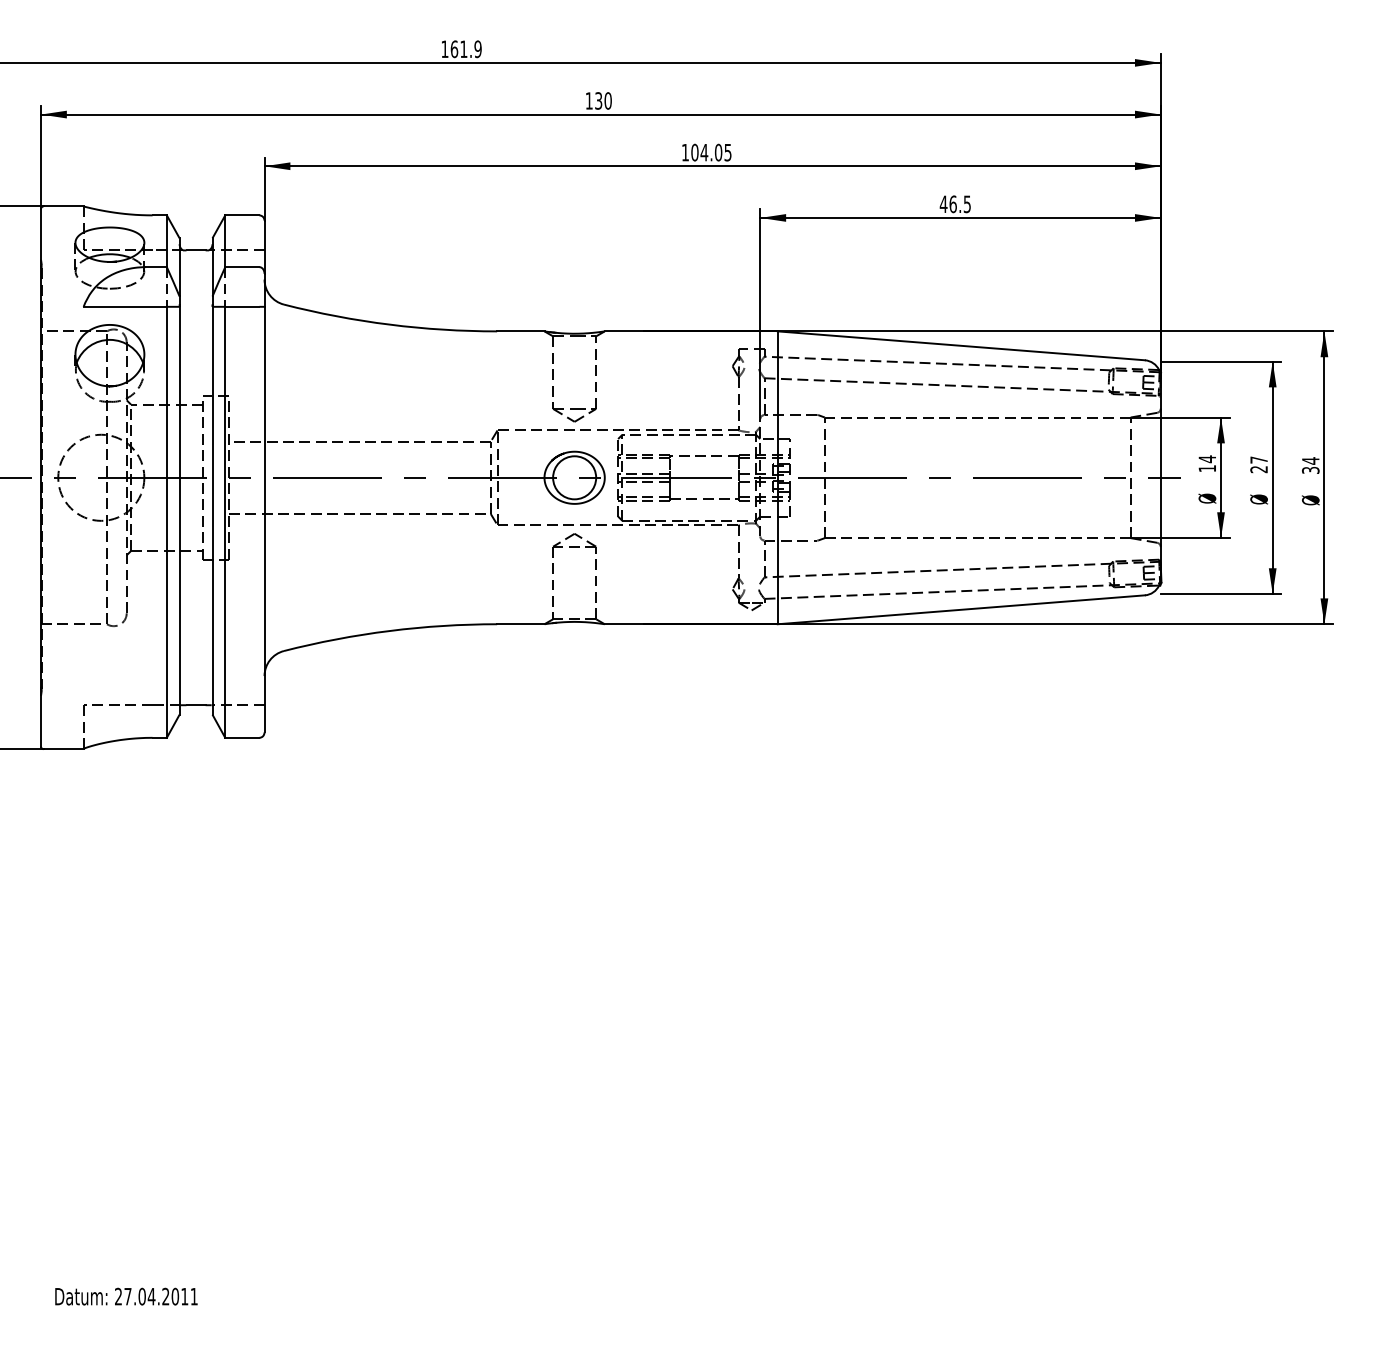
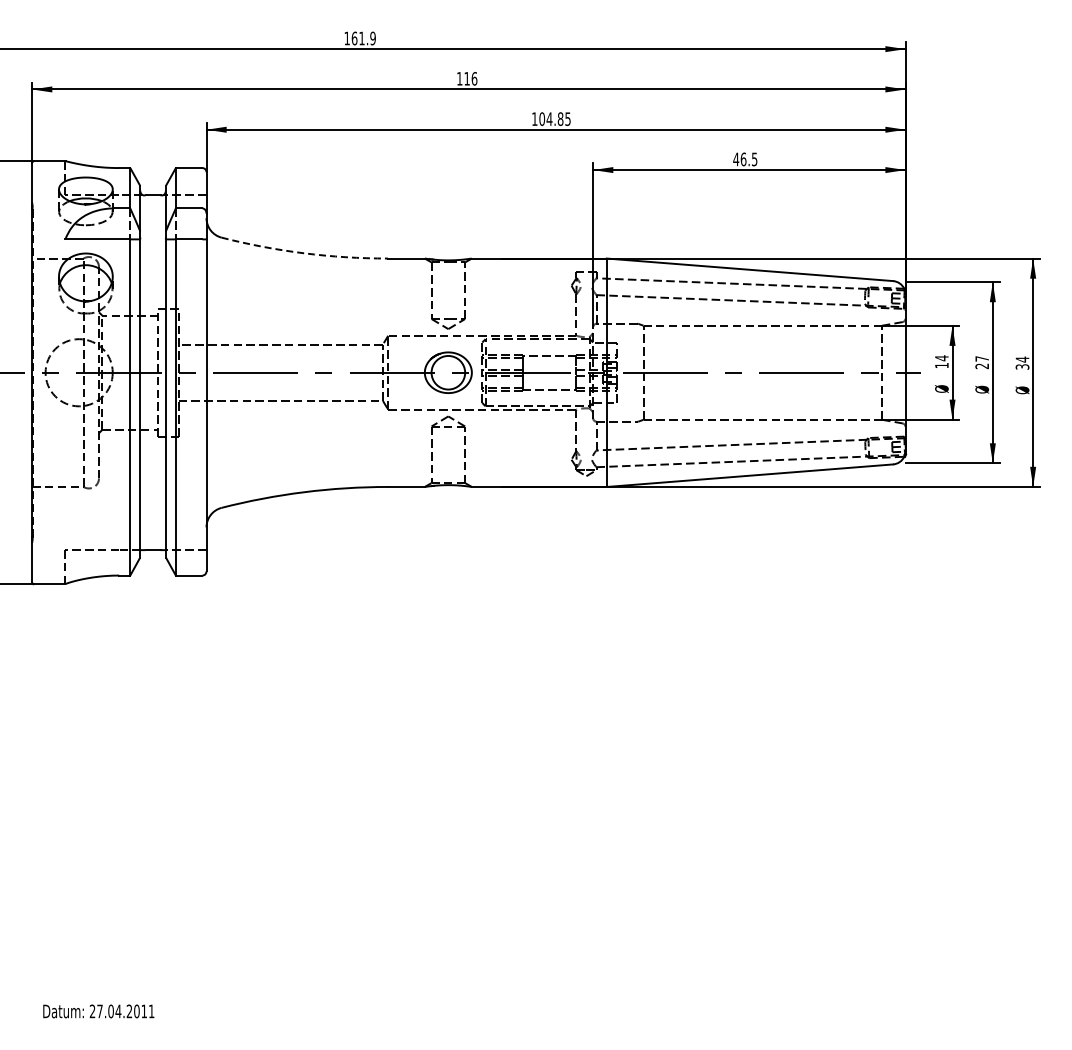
text: (603, 100) -> (470, 78), 130 -> 116
text: (718, 151) -> (560, 118), 104.05 -> 104.85
arc: (390, 324) -> (304, 253), solid -> dashed

